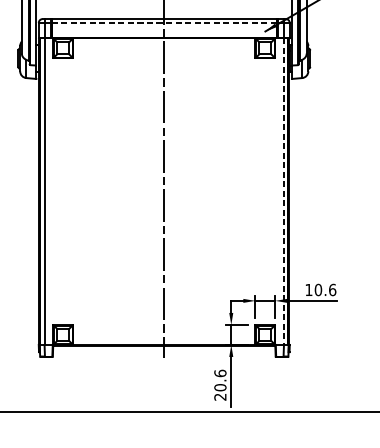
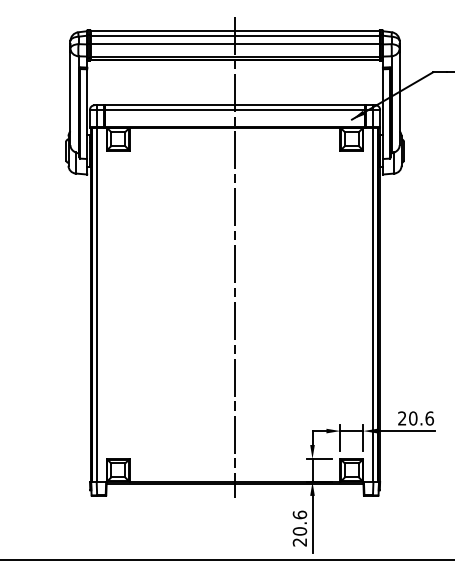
line: (163, 22) -> (234, 109), dashed -> solid
line: (284, 192) -> (373, 305), dashed -> solid
text: (309, 290) -> (402, 418), 10.6 -> 20.6

